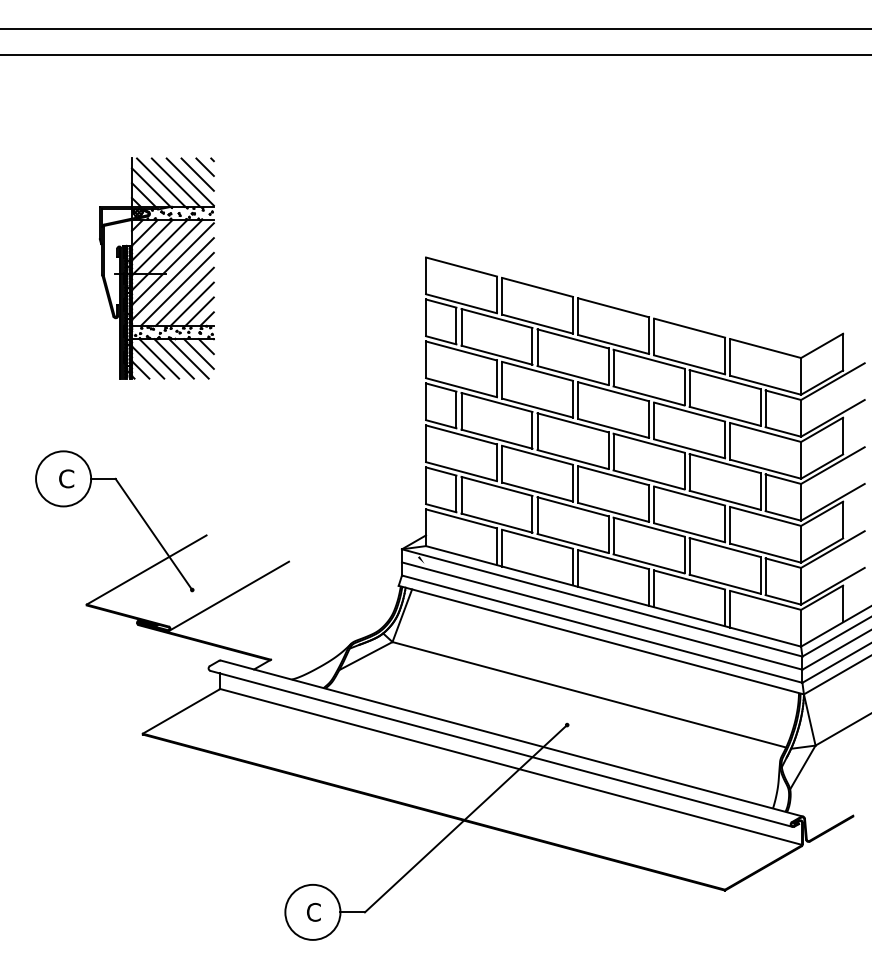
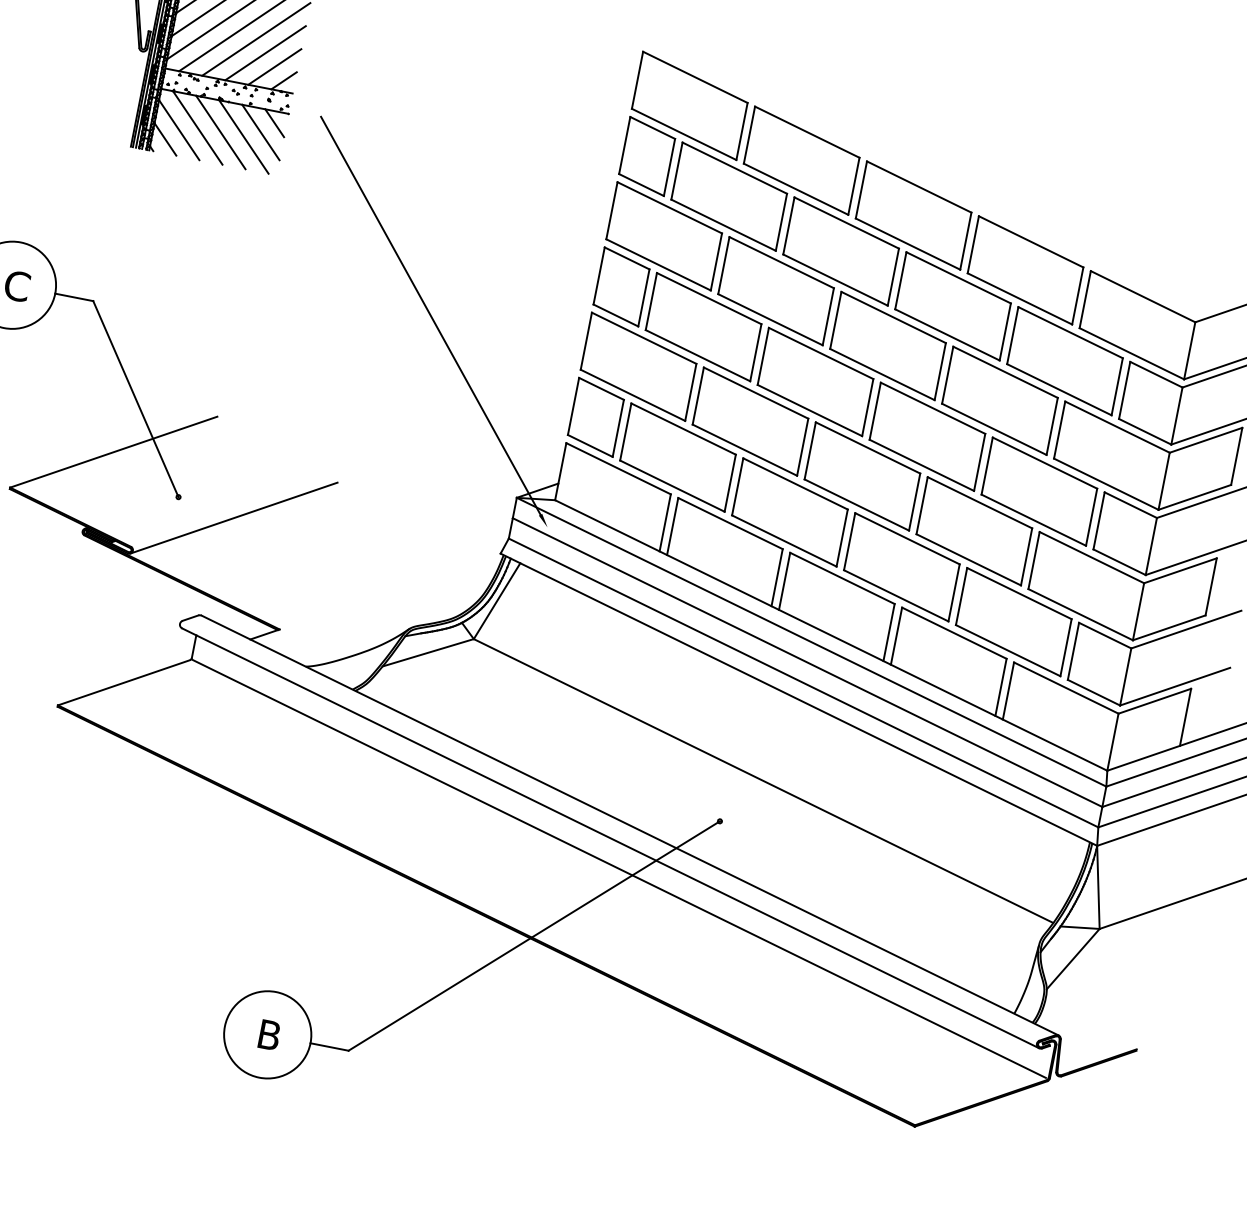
line: (326, 446) -> (430, 315), added
text: (313, 911) -> (268, 1033), C -> B

